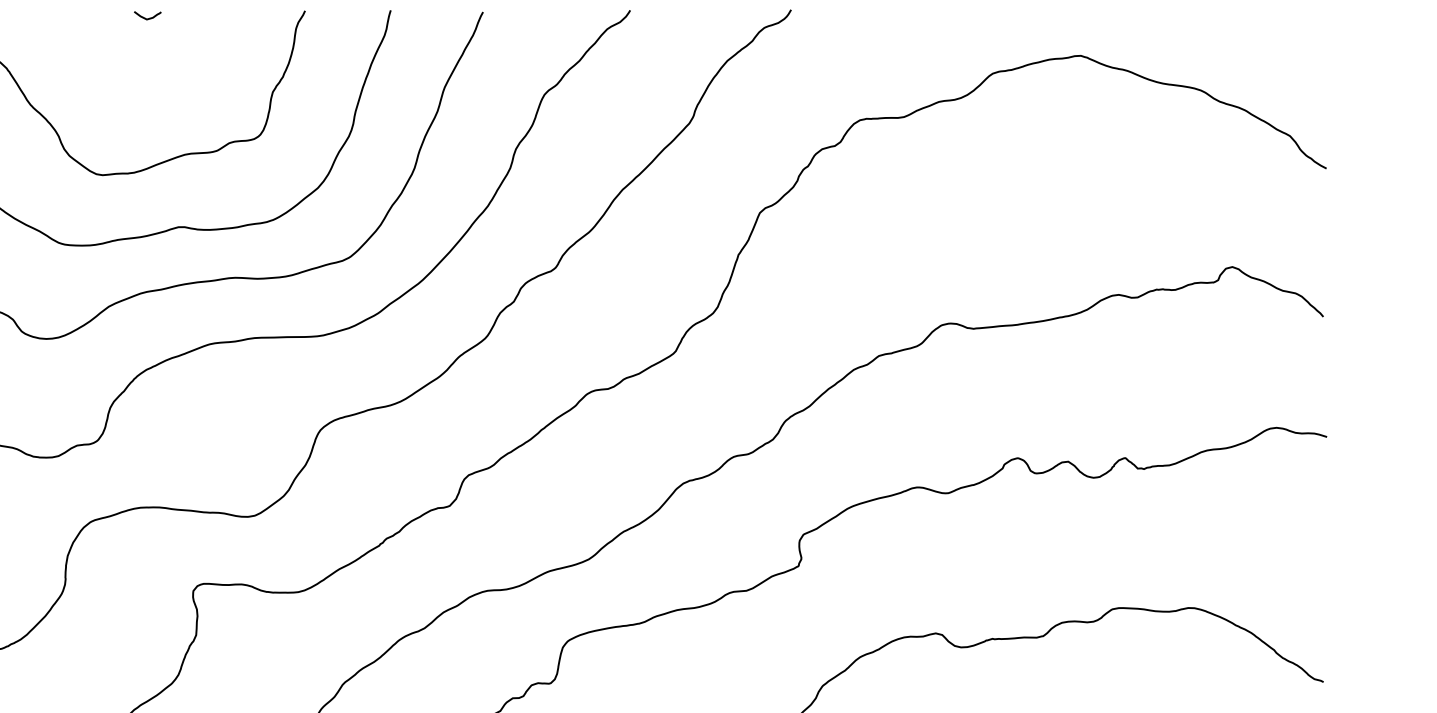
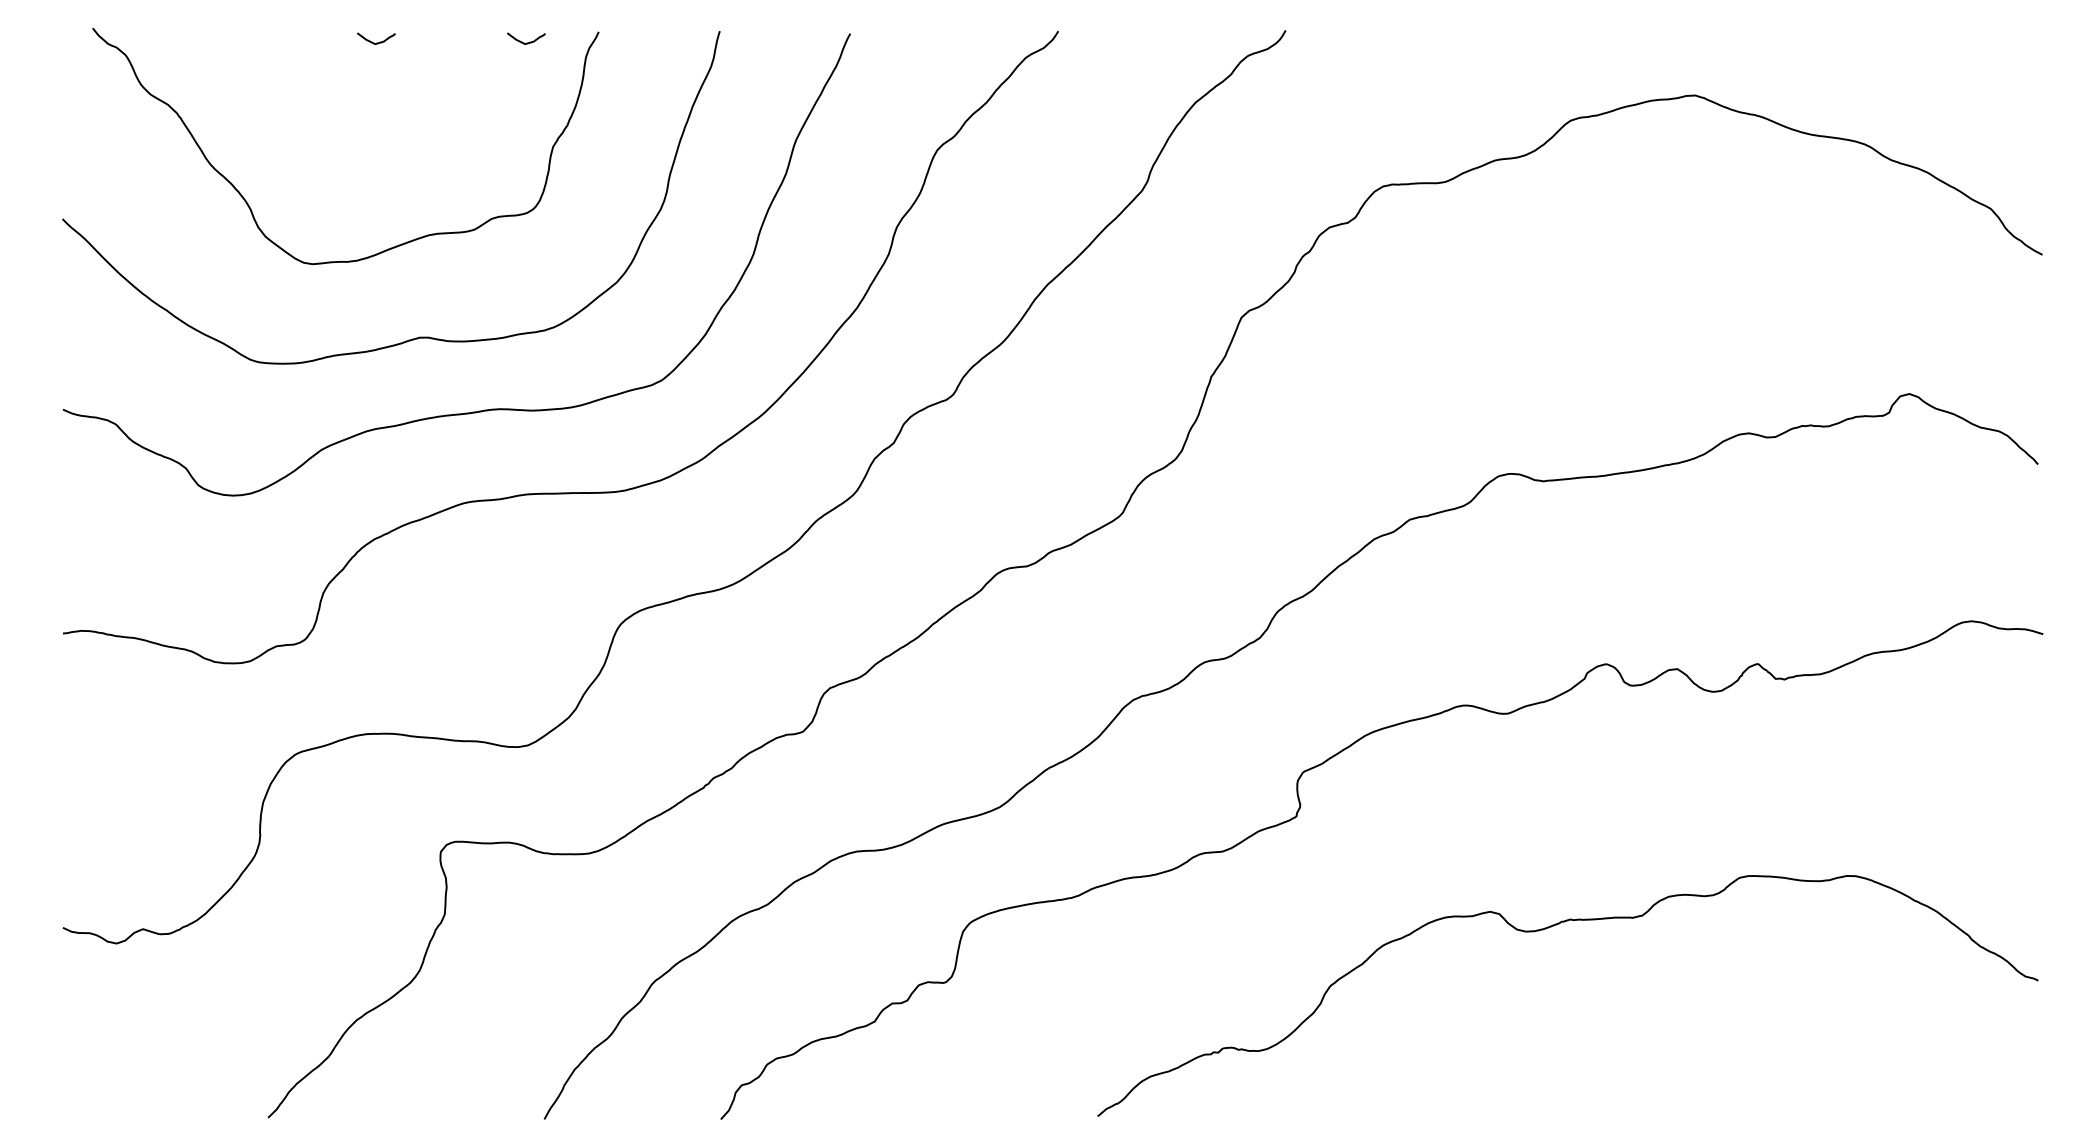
curve: (253, 18) -> (526, 42), added

